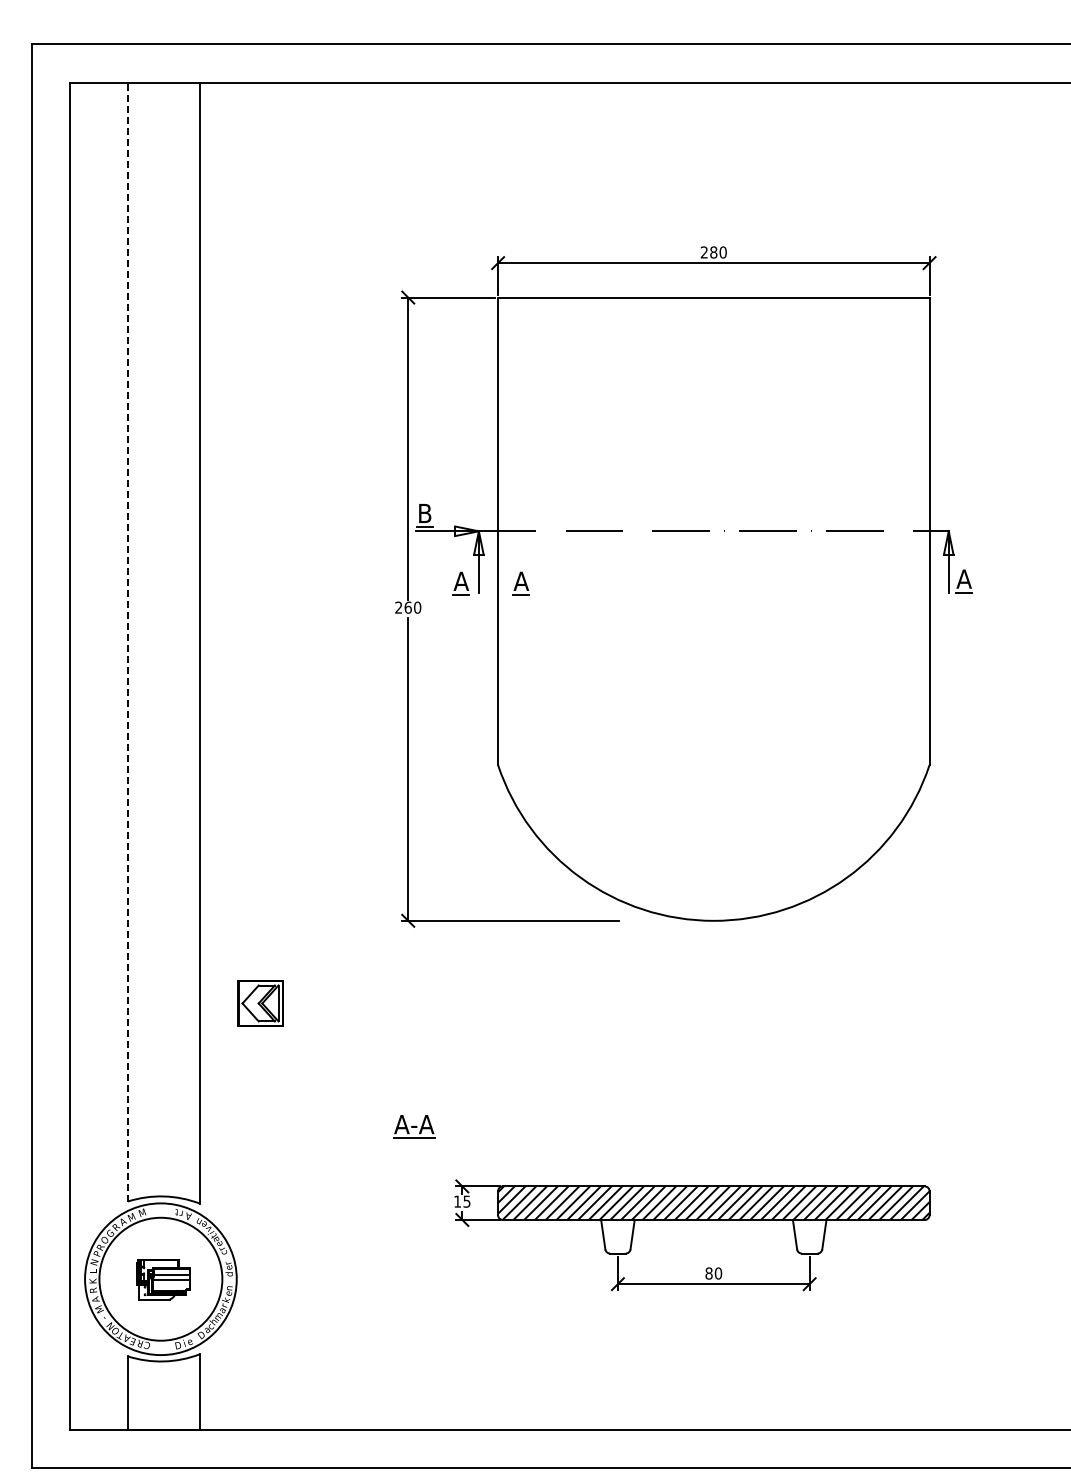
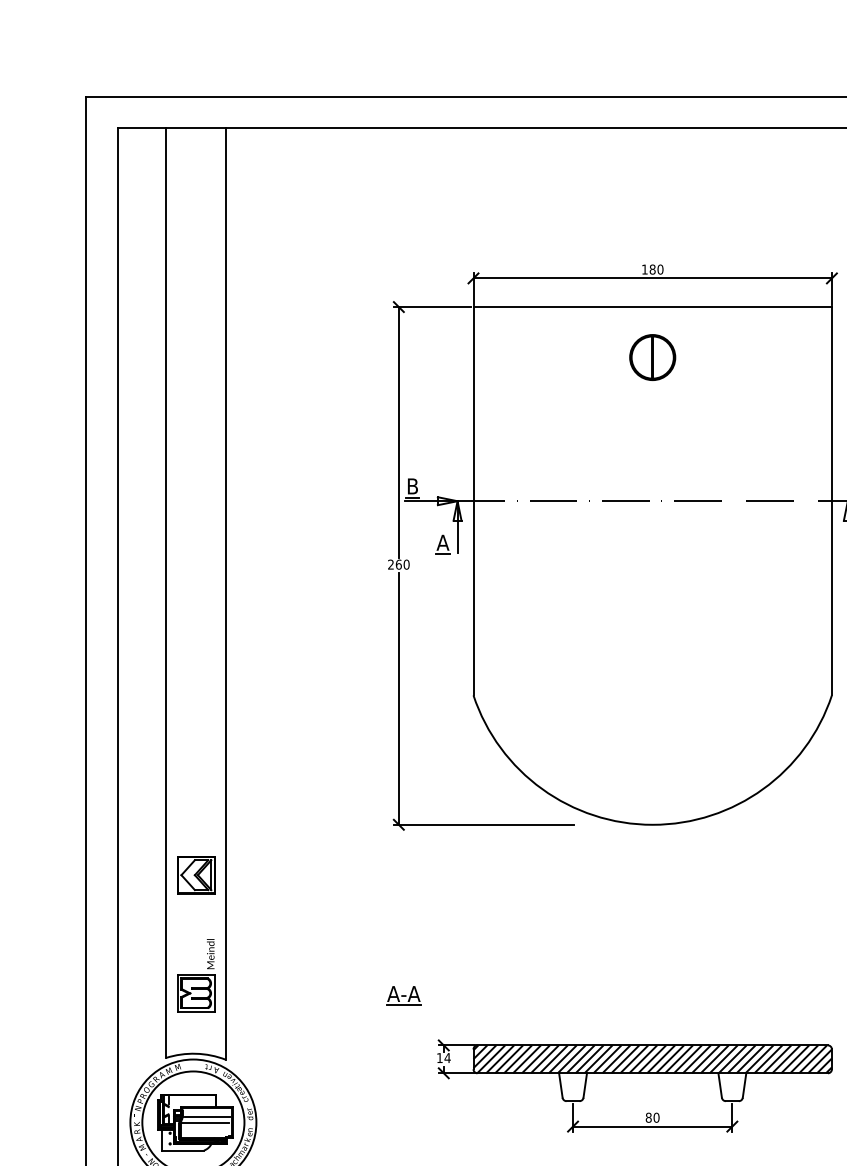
text: (703, 252) -> (644, 269), 280 -> 180
part: (713, 358) -> (652, 357), added
part: (520, 583) -> (492, 544), removed
line: (127, 642) -> (165, 593), dashed -> solid
part: (260, 1003) -> (196, 875), moved
part: (164, 1102) -> (196, 975), added
text: (466, 1201) -> (447, 1057), 15 -> 14
part: (163, 1279) -> (195, 1122), size x1.67

